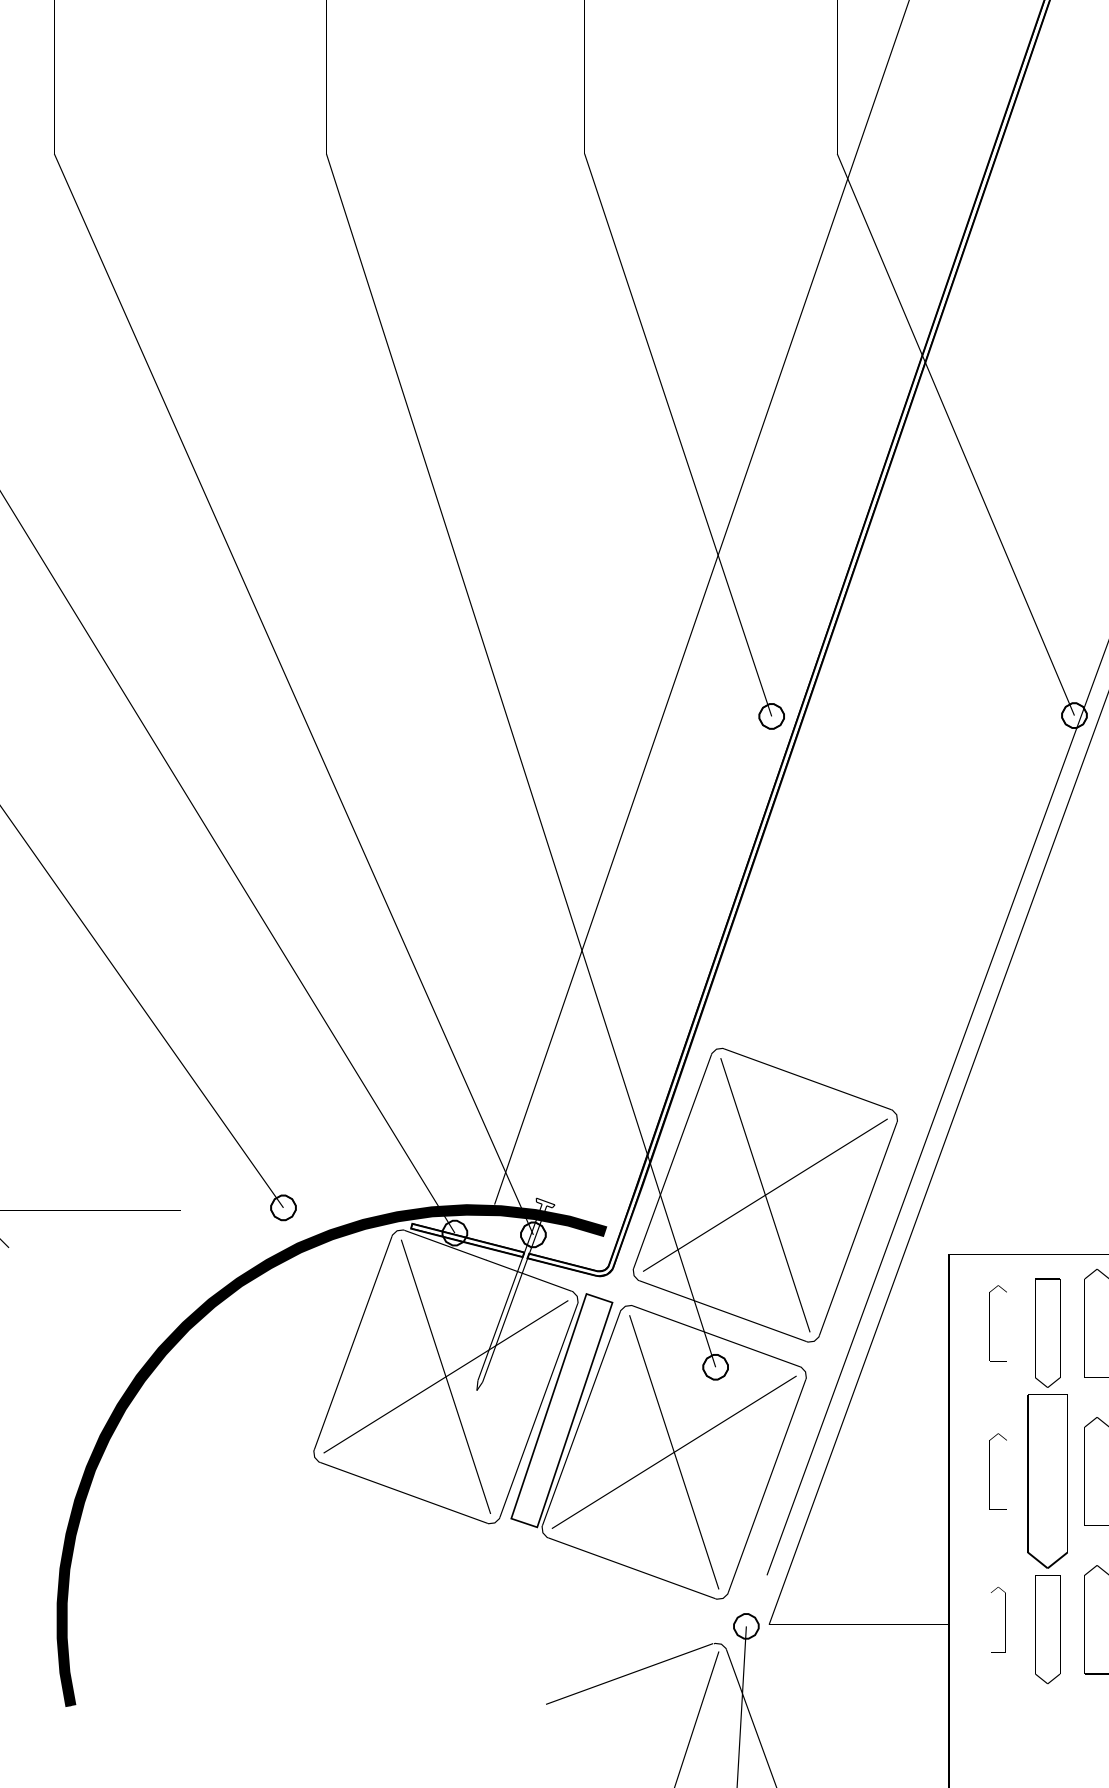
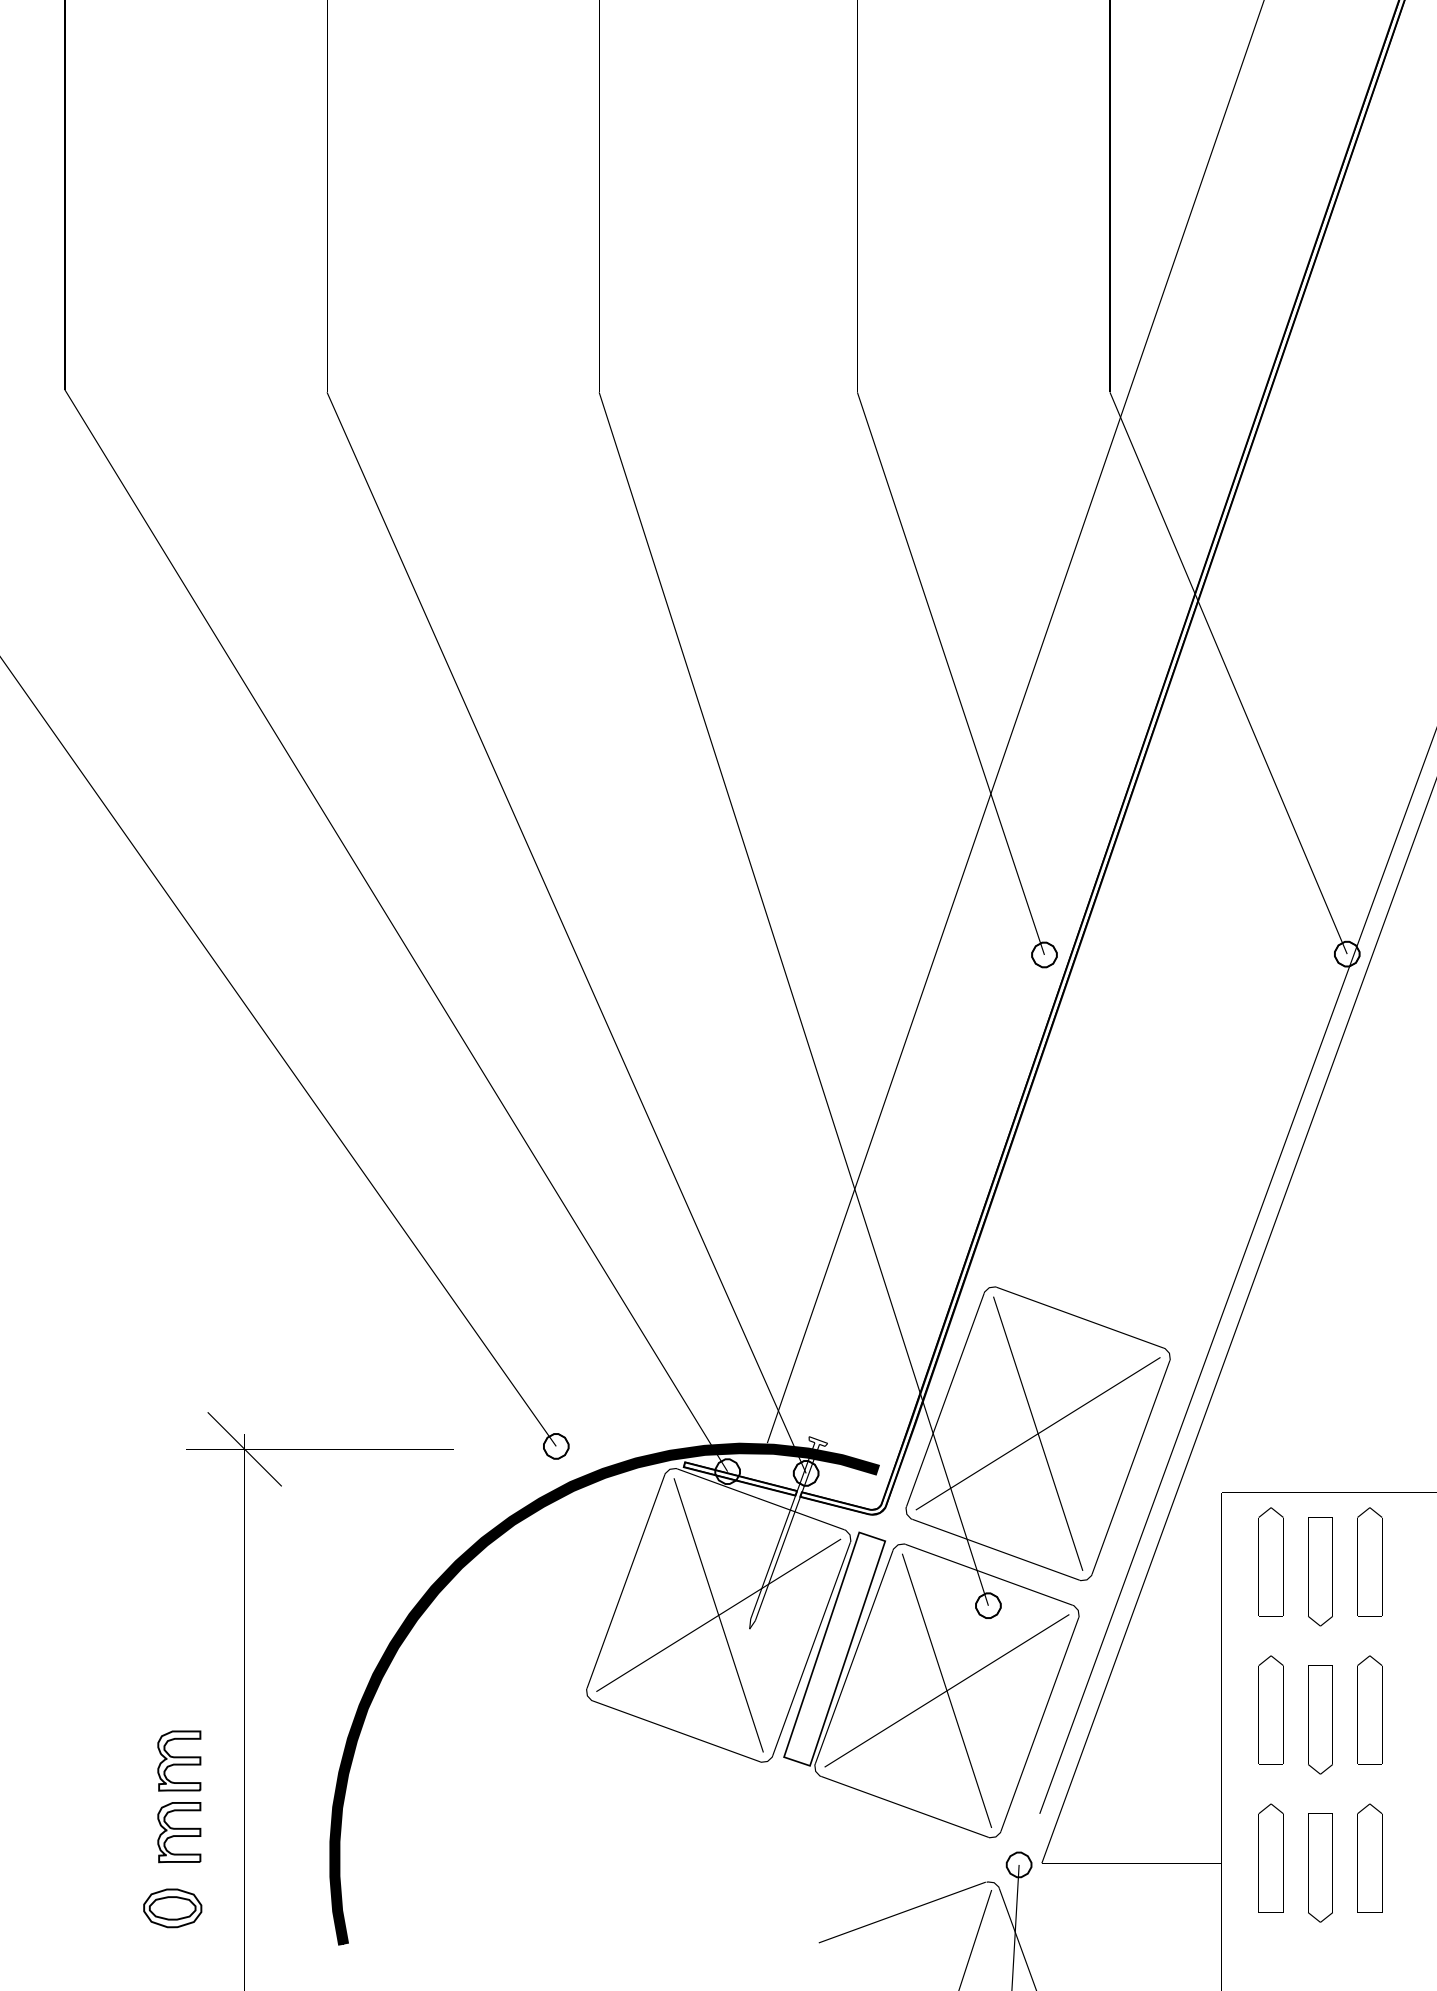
part: (997, 1322) -> (1270, 1561), size x1.43
part: (997, 1470) -> (1270, 1709), size x1.43
part: (1047, 1480) -> (1320, 1719), size x0.62
part: (997, 1618) -> (1270, 1857), size x1.67

